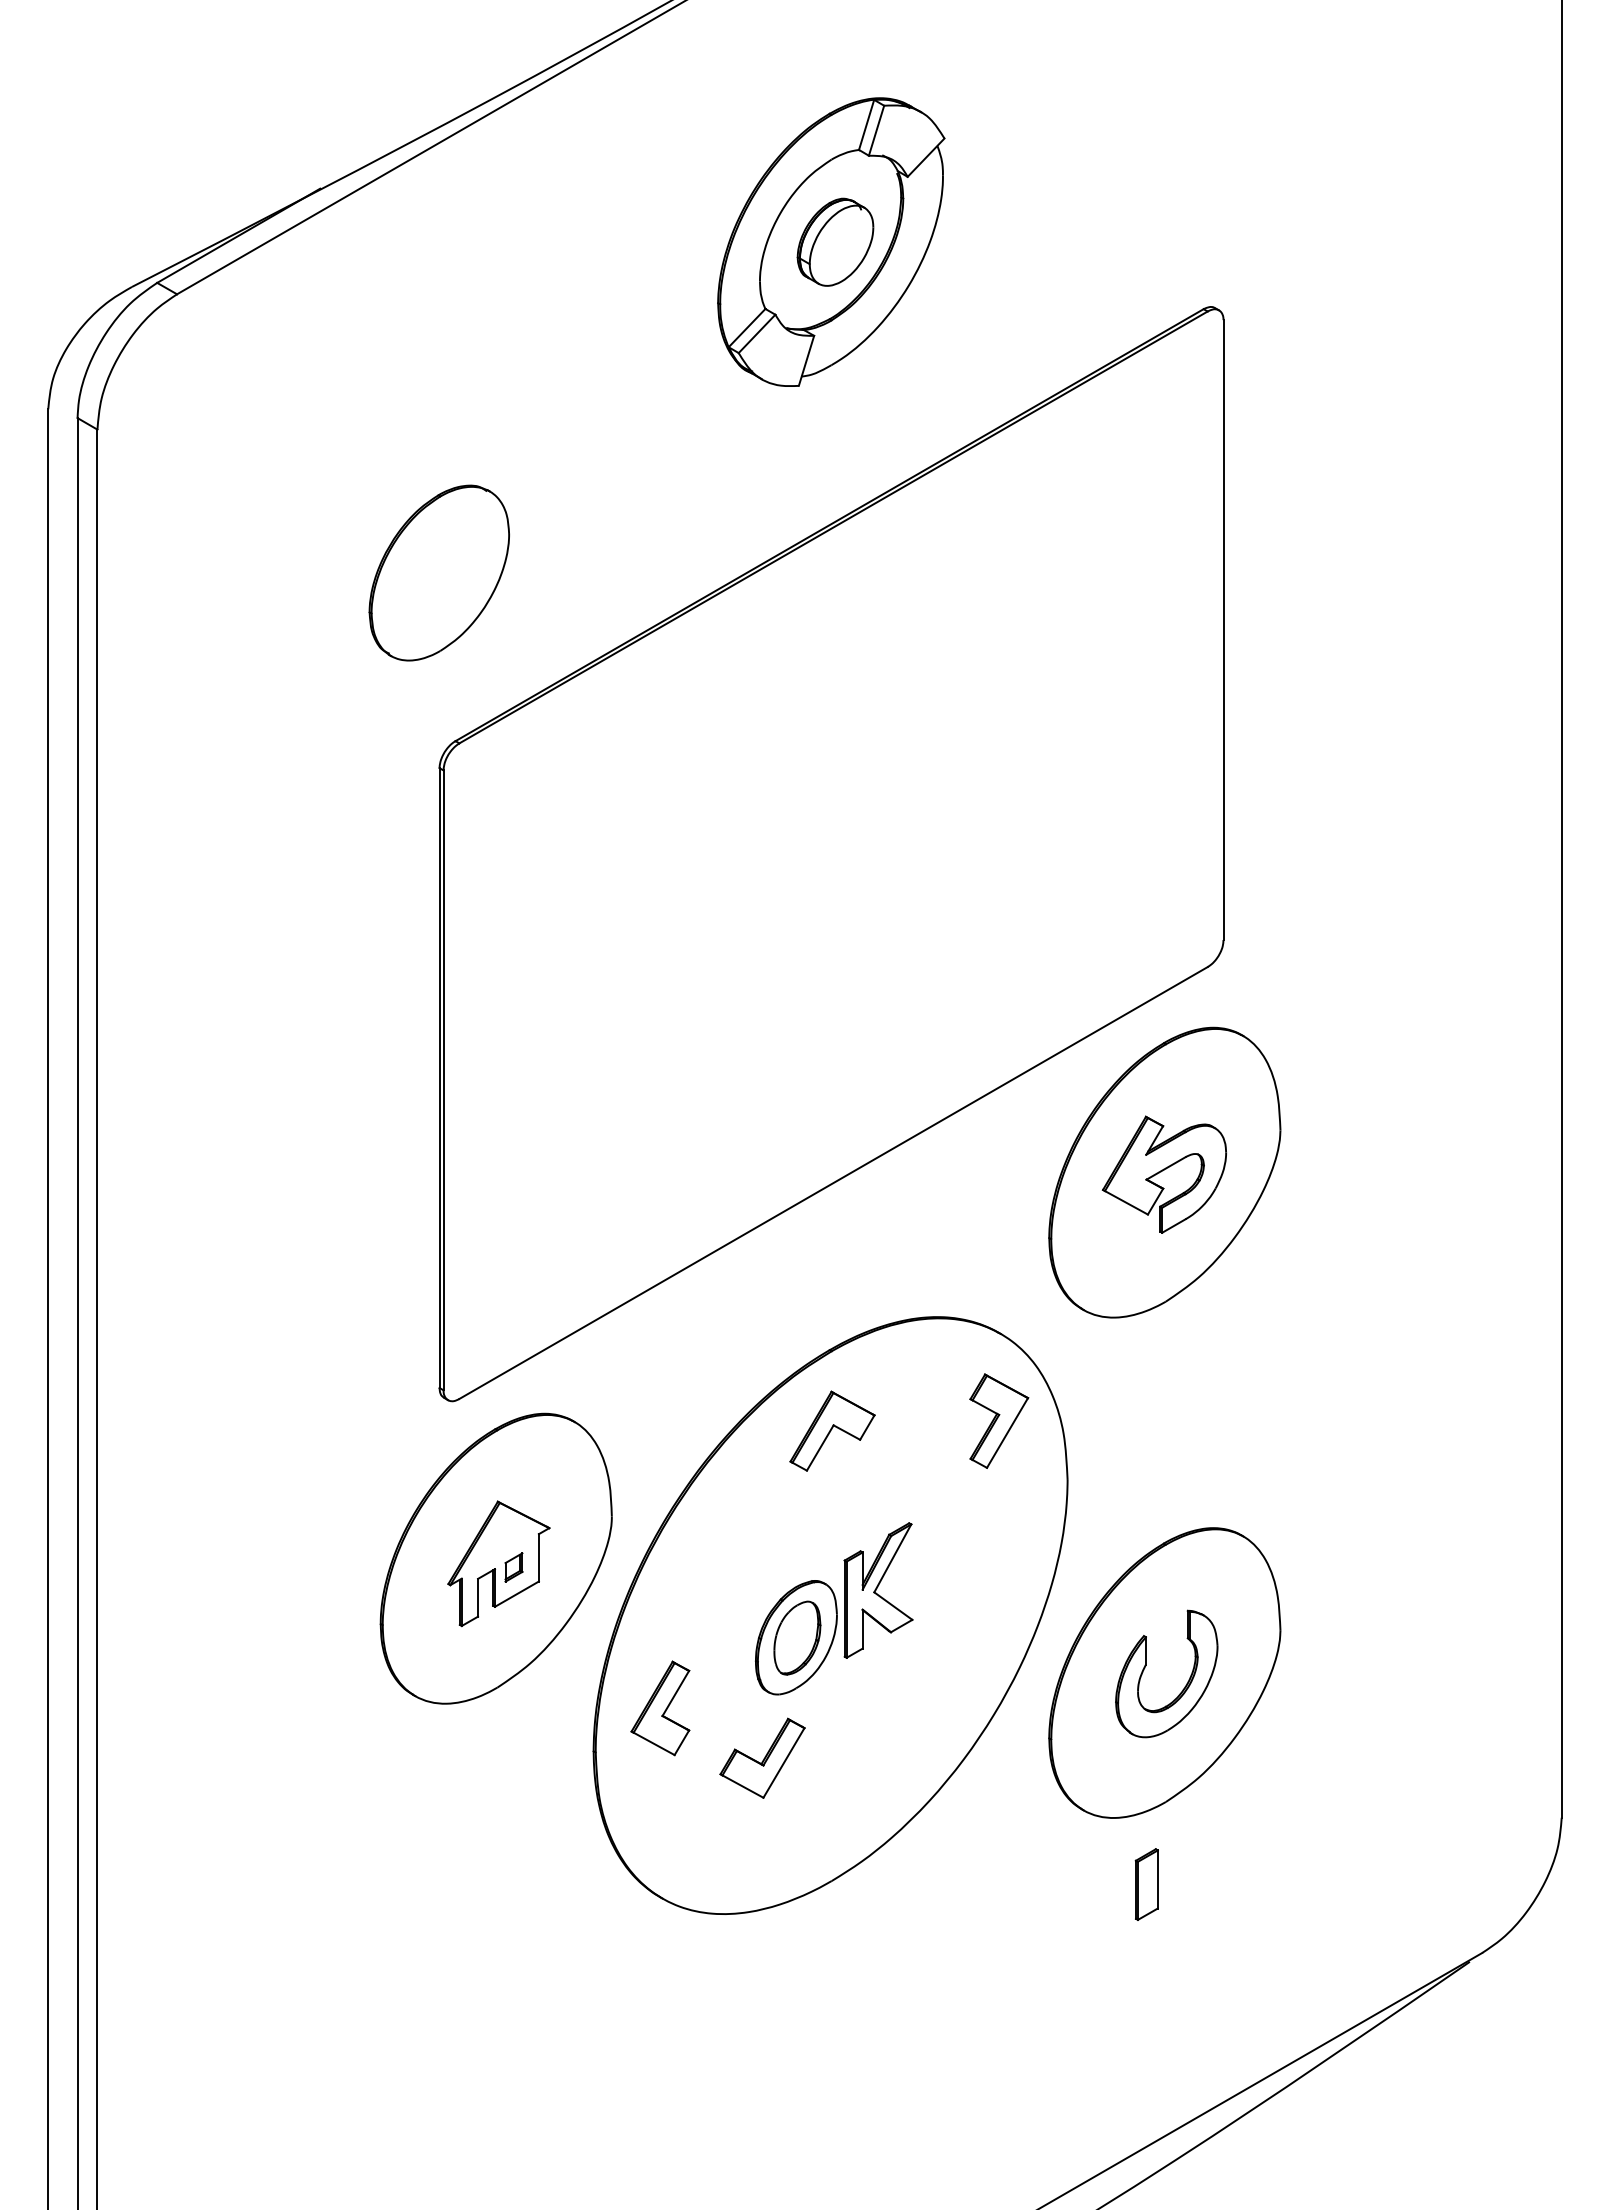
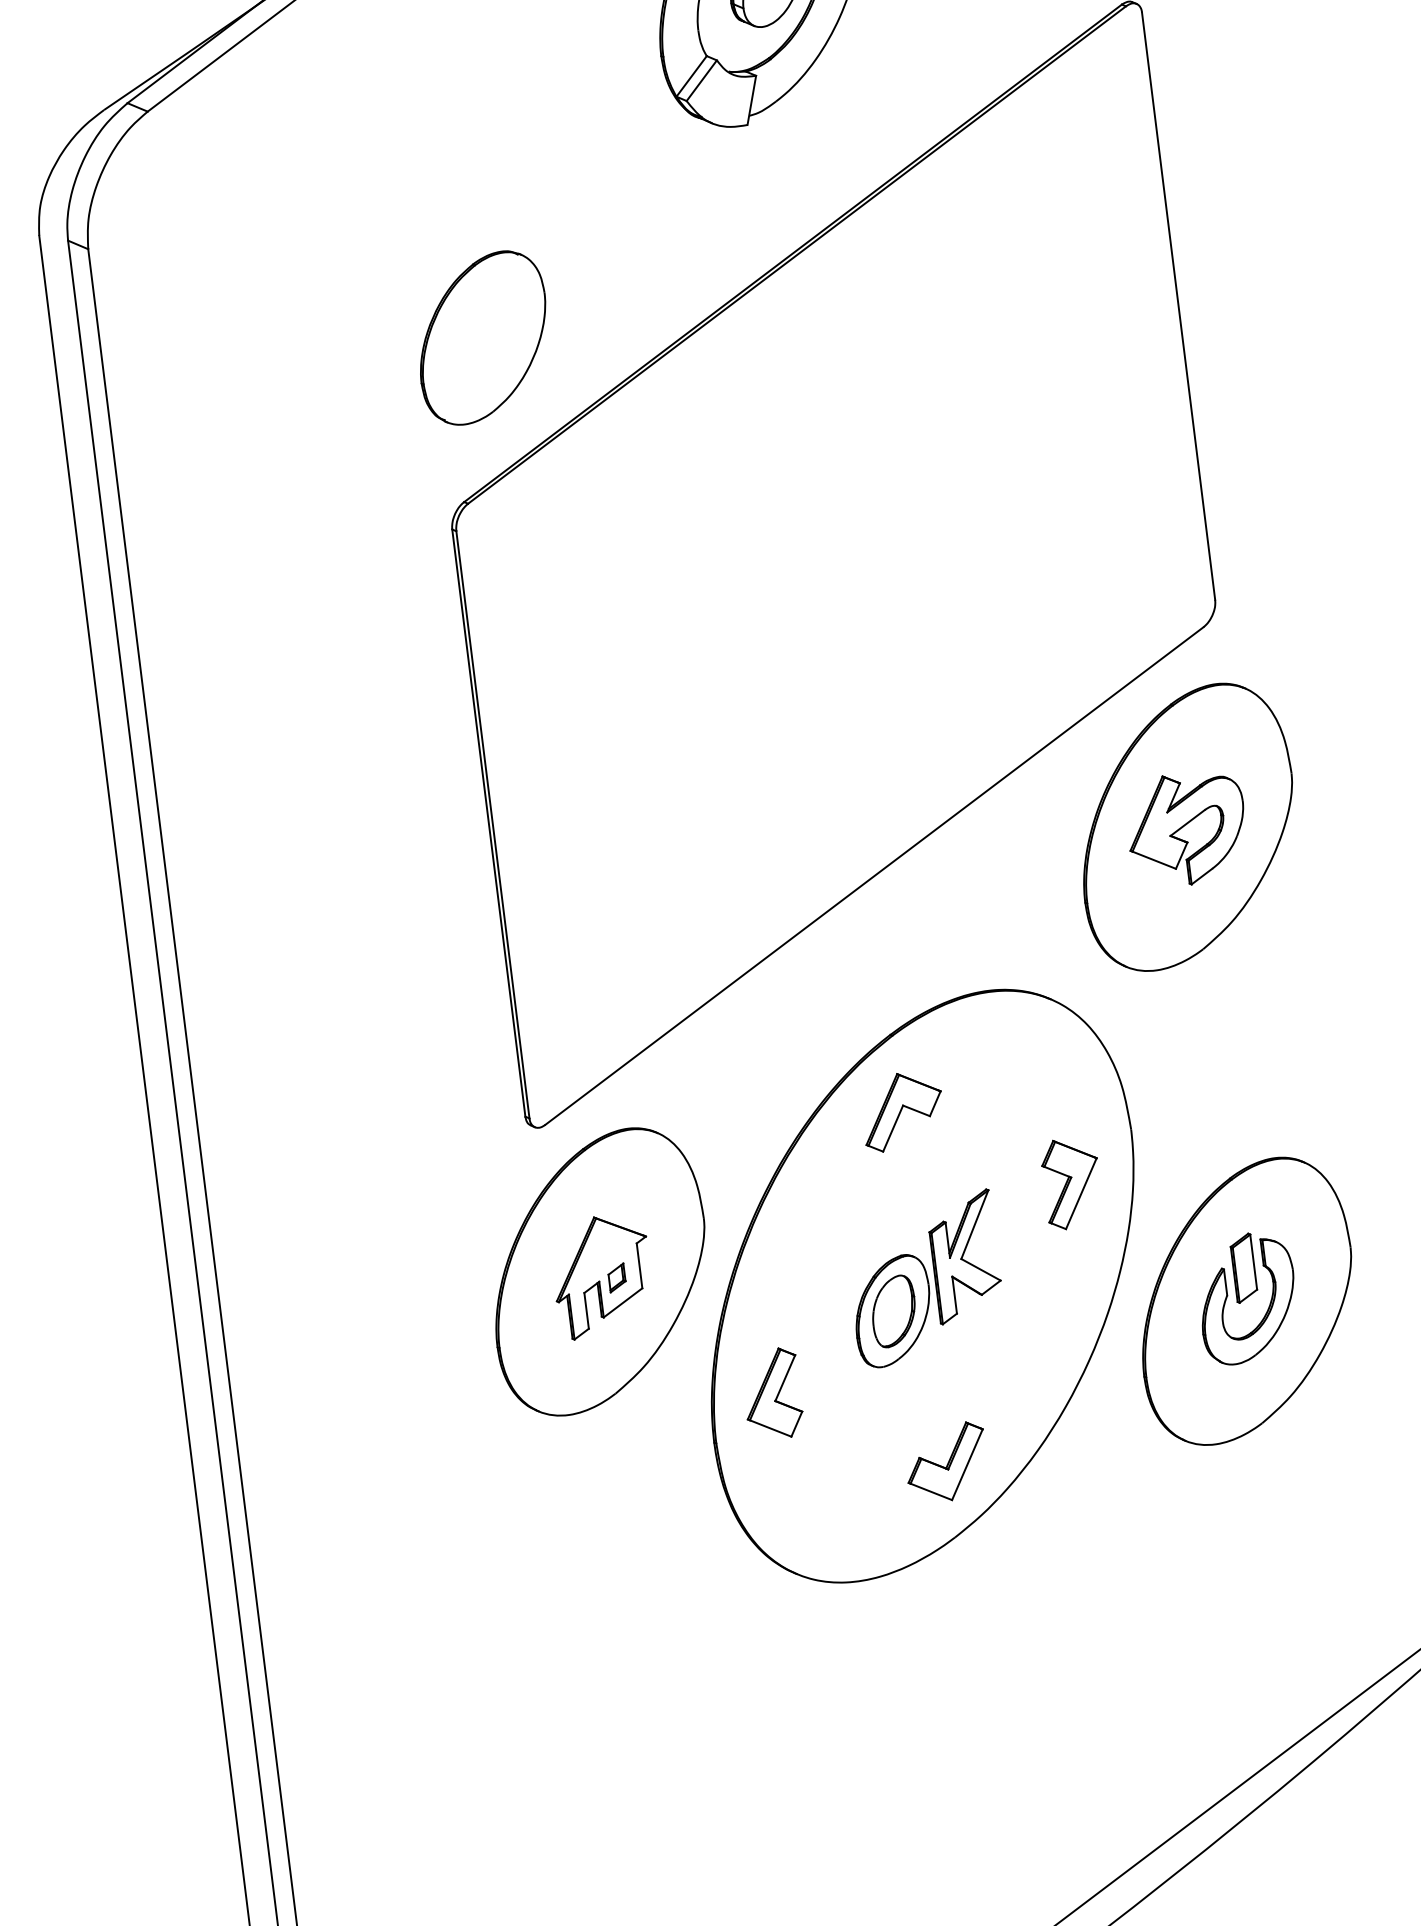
part: (438, 572) -> (482, 337), moved
part: (999, 1420) -> (1072, 1182), moved
part: (762, 1757) -> (946, 1462), moved
part: (1146, 1884) -> (1243, 1268), moved

